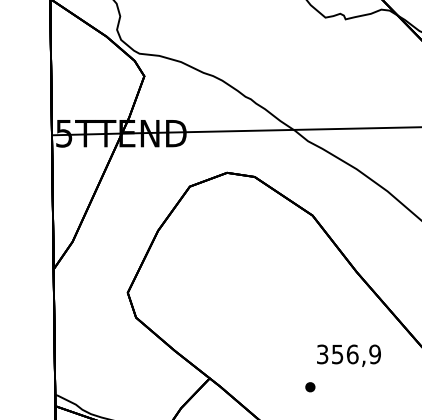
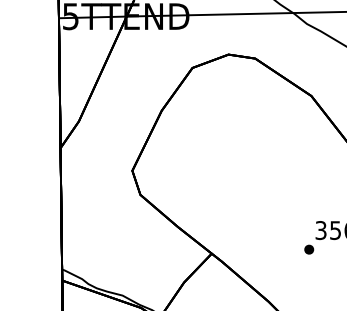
part: (310, 387) -> (309, 249), moved

